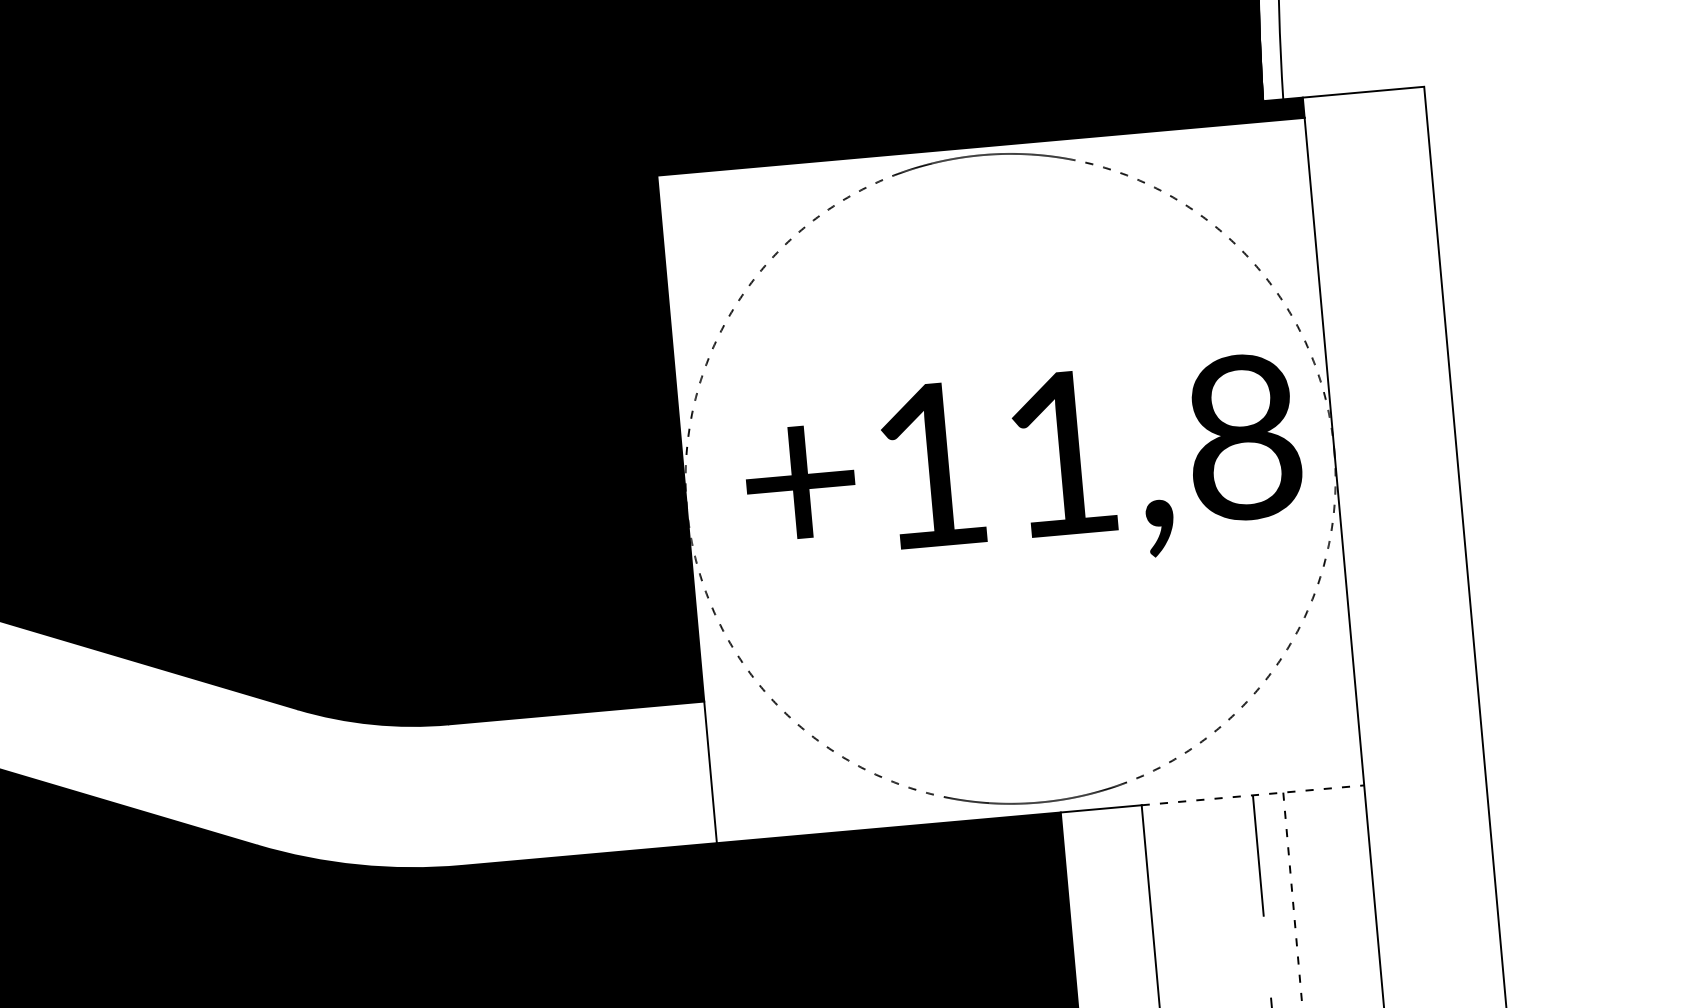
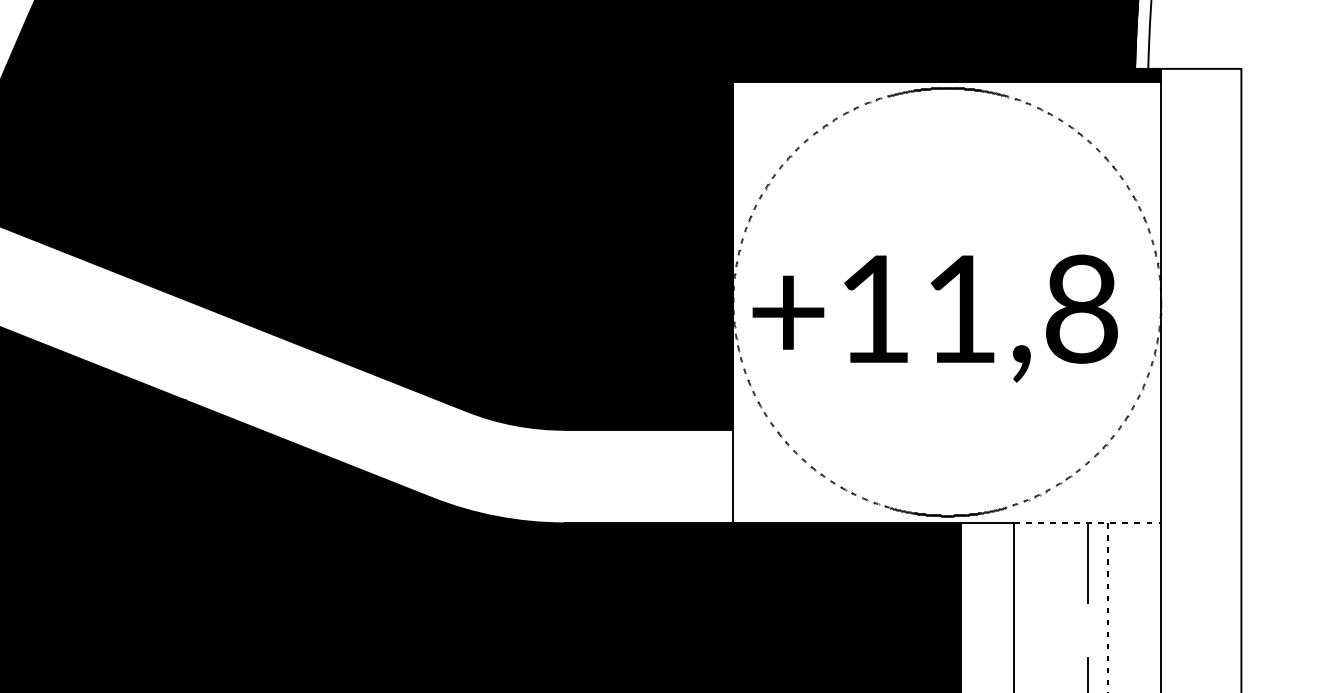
text: (1022, 471) -> (934, 318), moved

